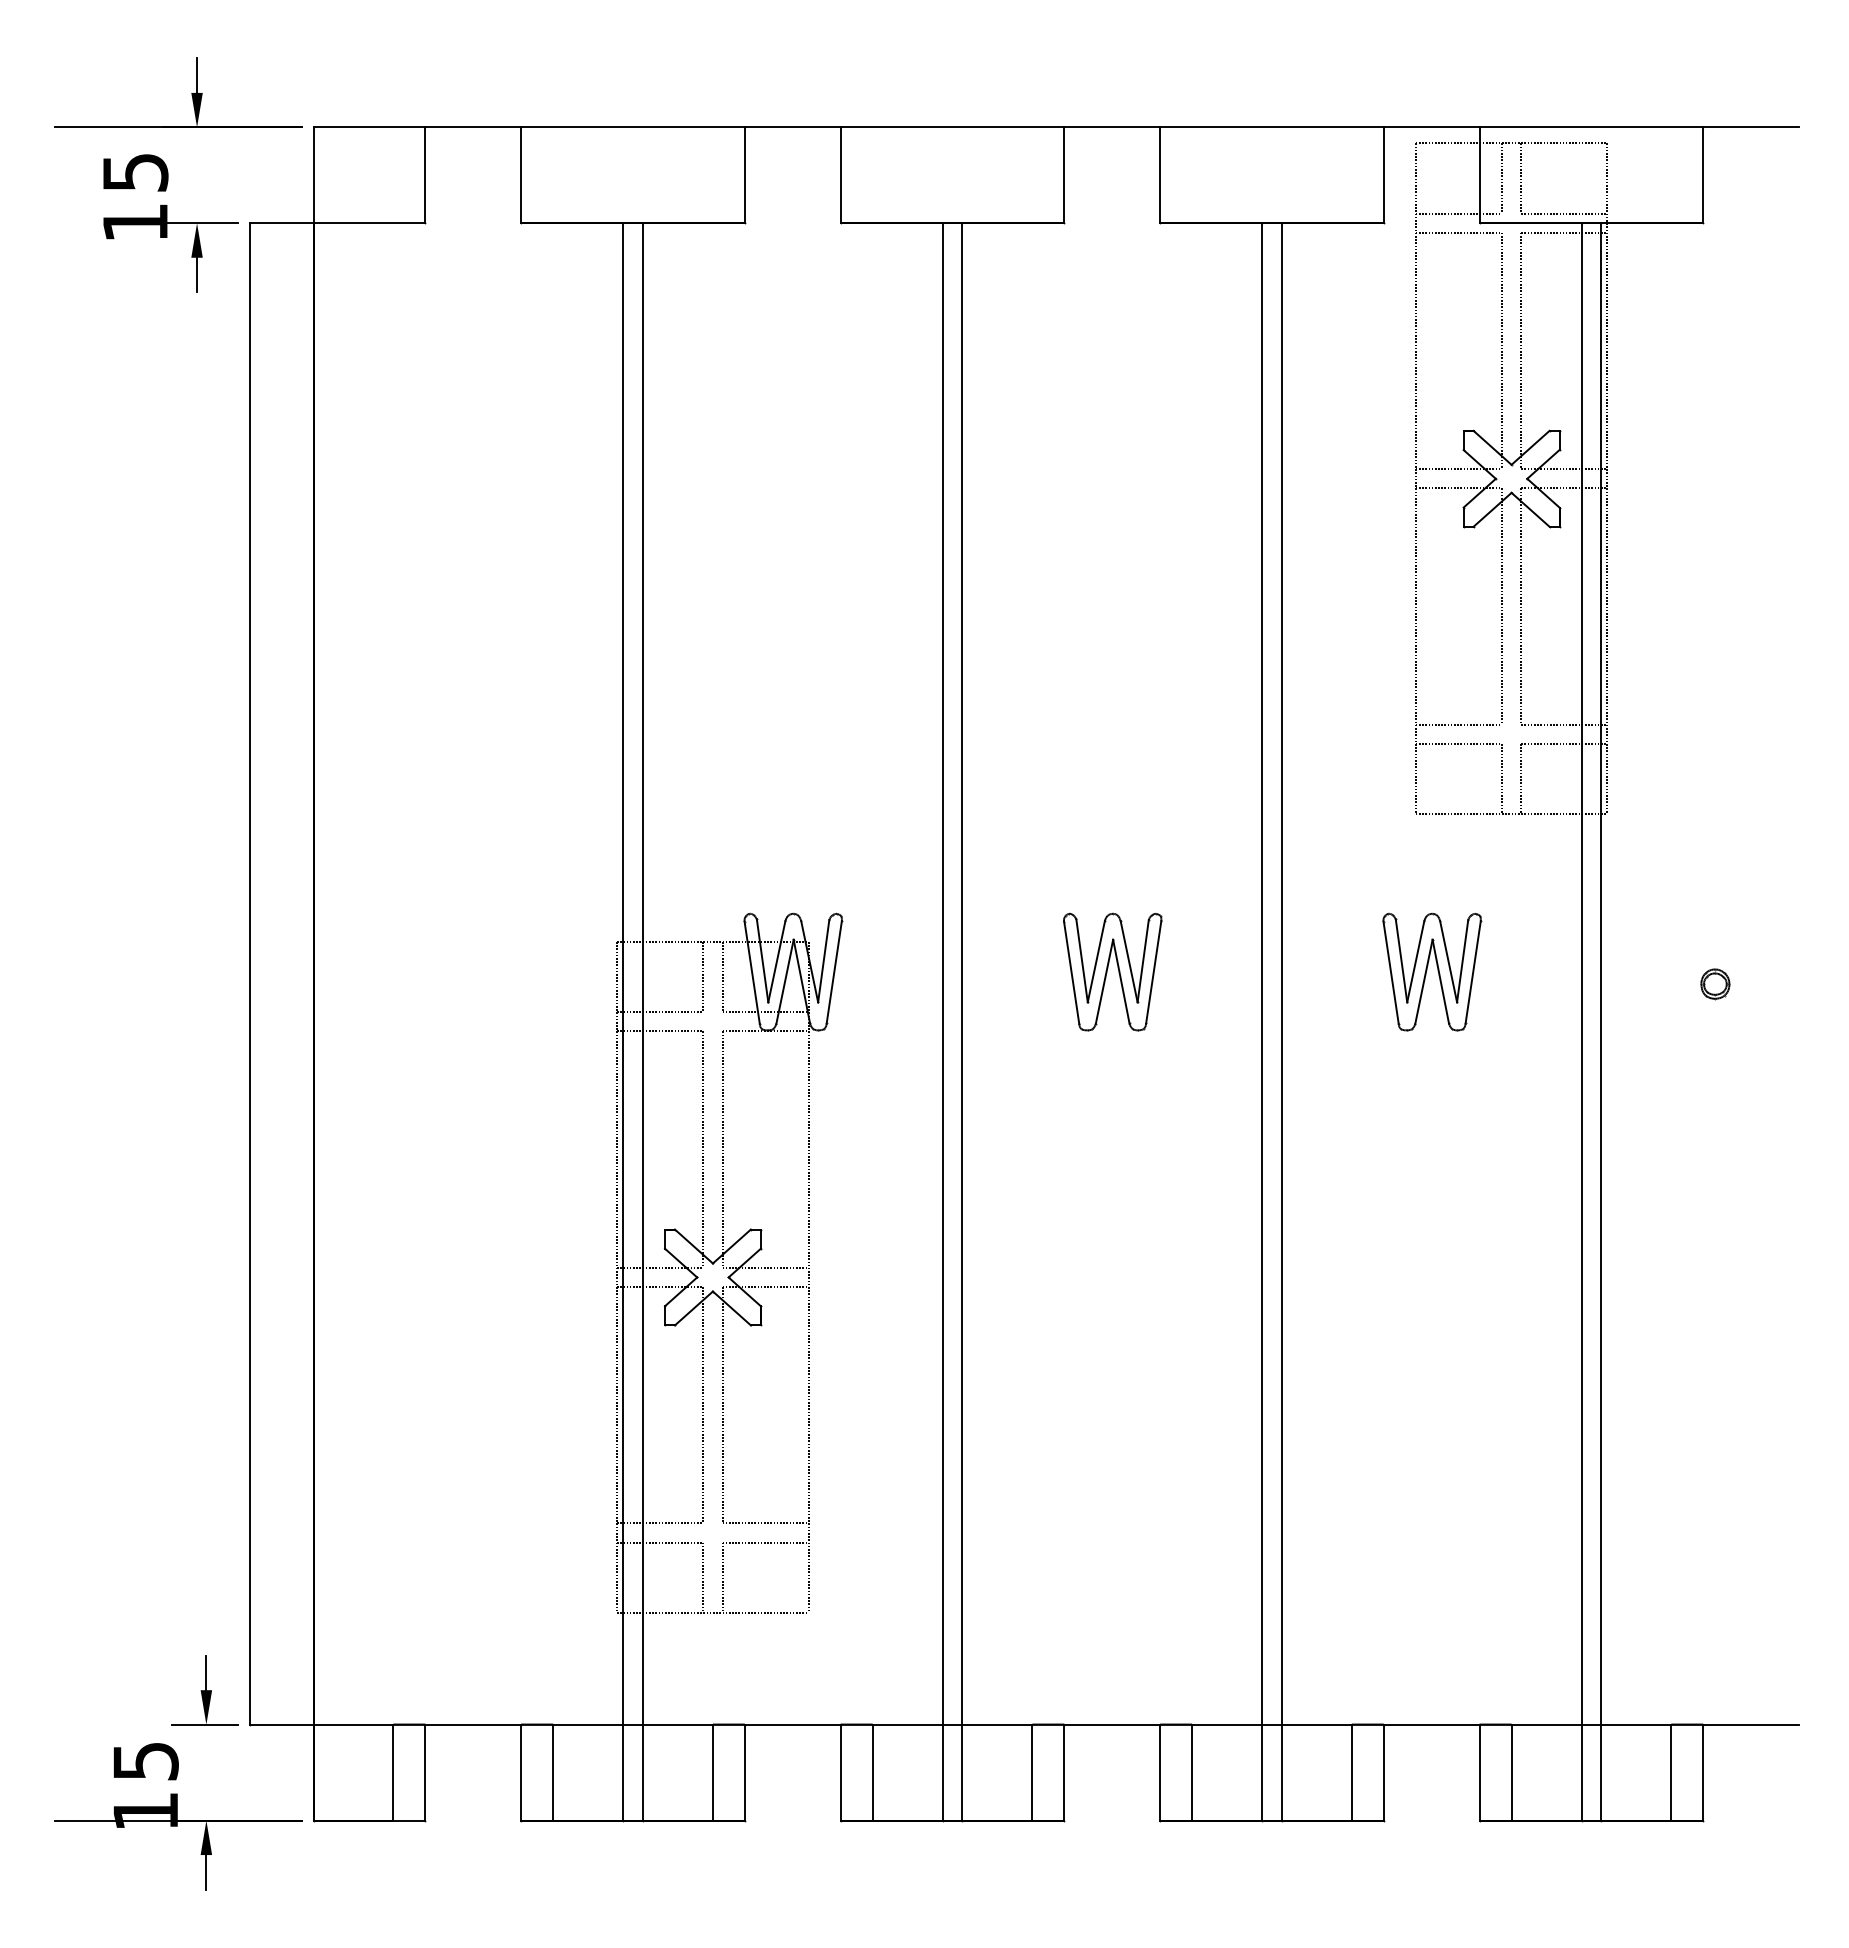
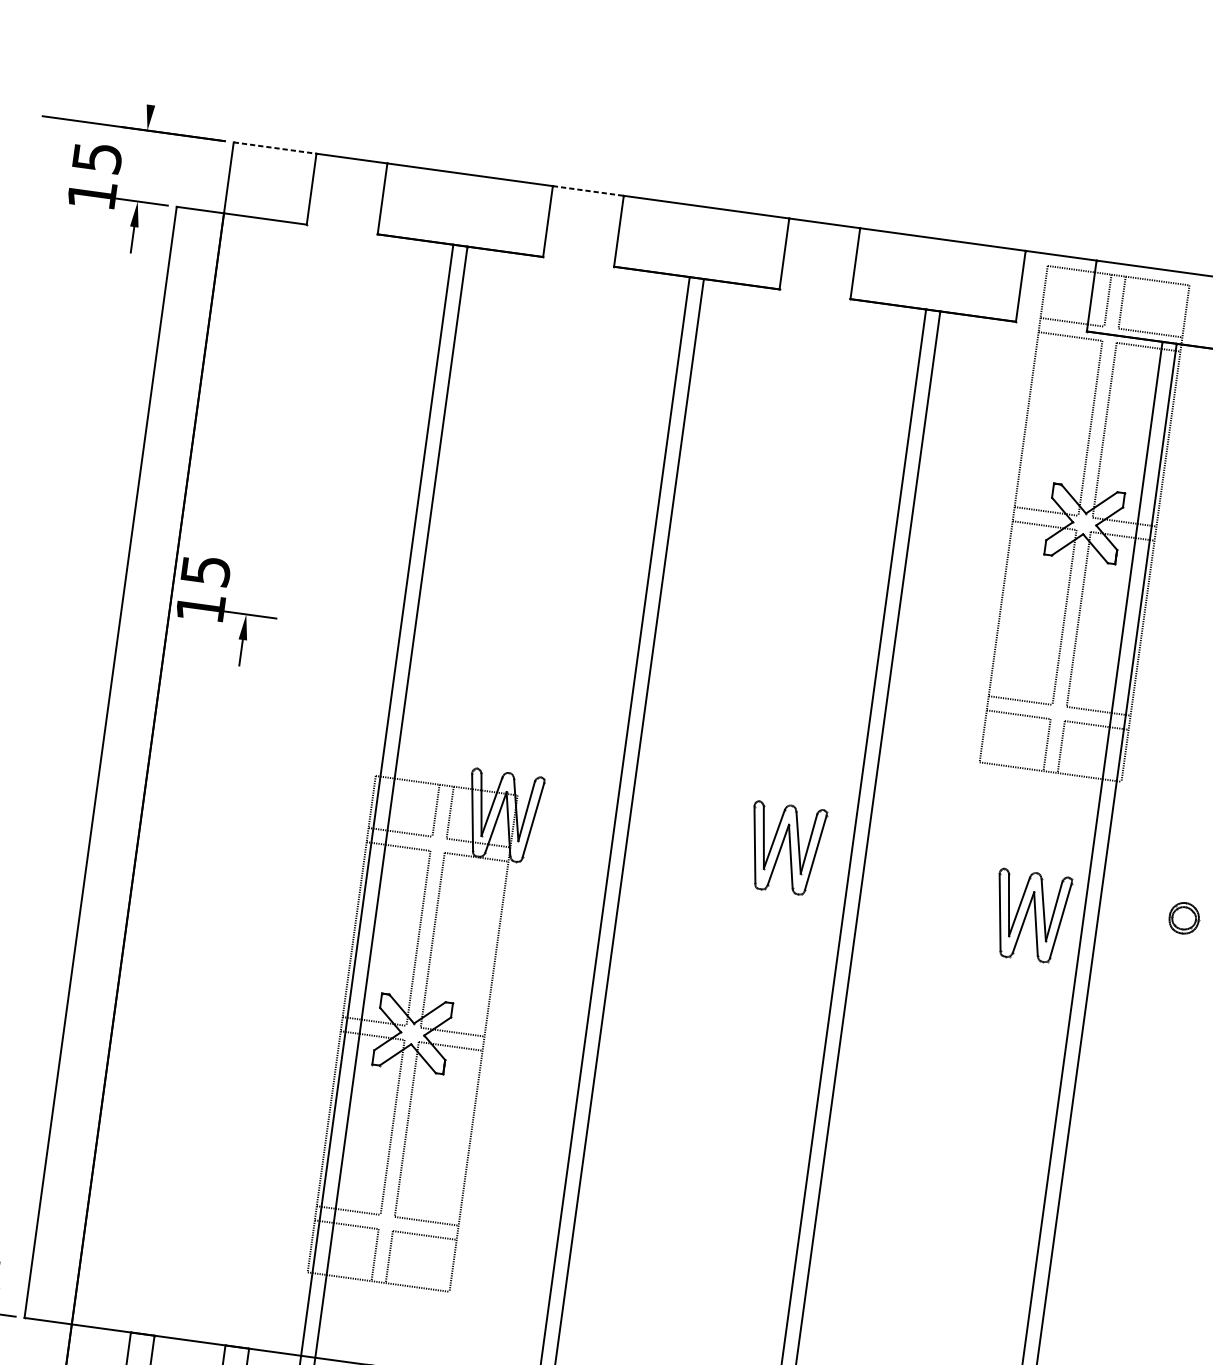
line: (197, 75) -> (153, 92), removed
line: (369, 127) -> (275, 148), solid -> dashed
line: (792, 127) -> (588, 191), solid -> dashed
part: (389, 751) -> (226, 611), added
part: (1112, 971) -> (785, 848), moved
part: (1432, 971) -> (1030, 915), moved
part: (1715, 984) -> (1184, 918), size x1.4

